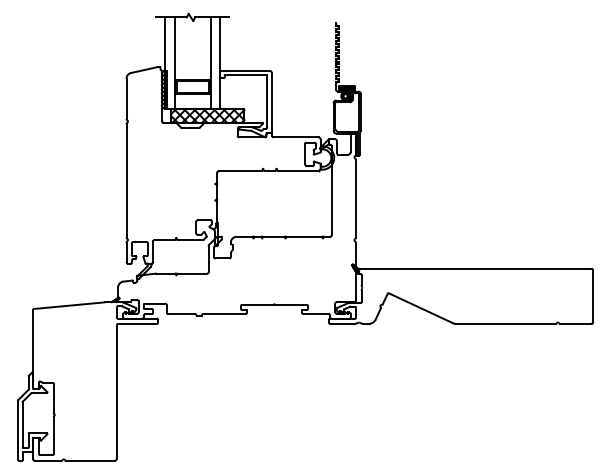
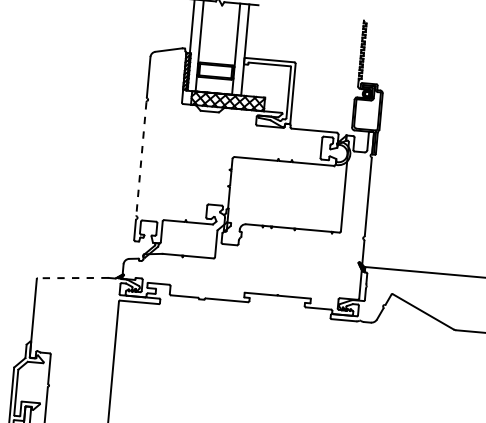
line: (126, 180) -> (141, 158), solid -> dashed
line: (68, 305) -> (72, 277), solid -> dashed

